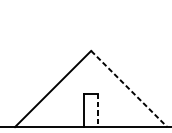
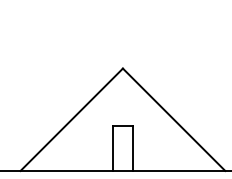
line: (129, 89) -> (174, 120), dashed -> solid
line: (98, 111) -> (132, 149), dashed -> solid

